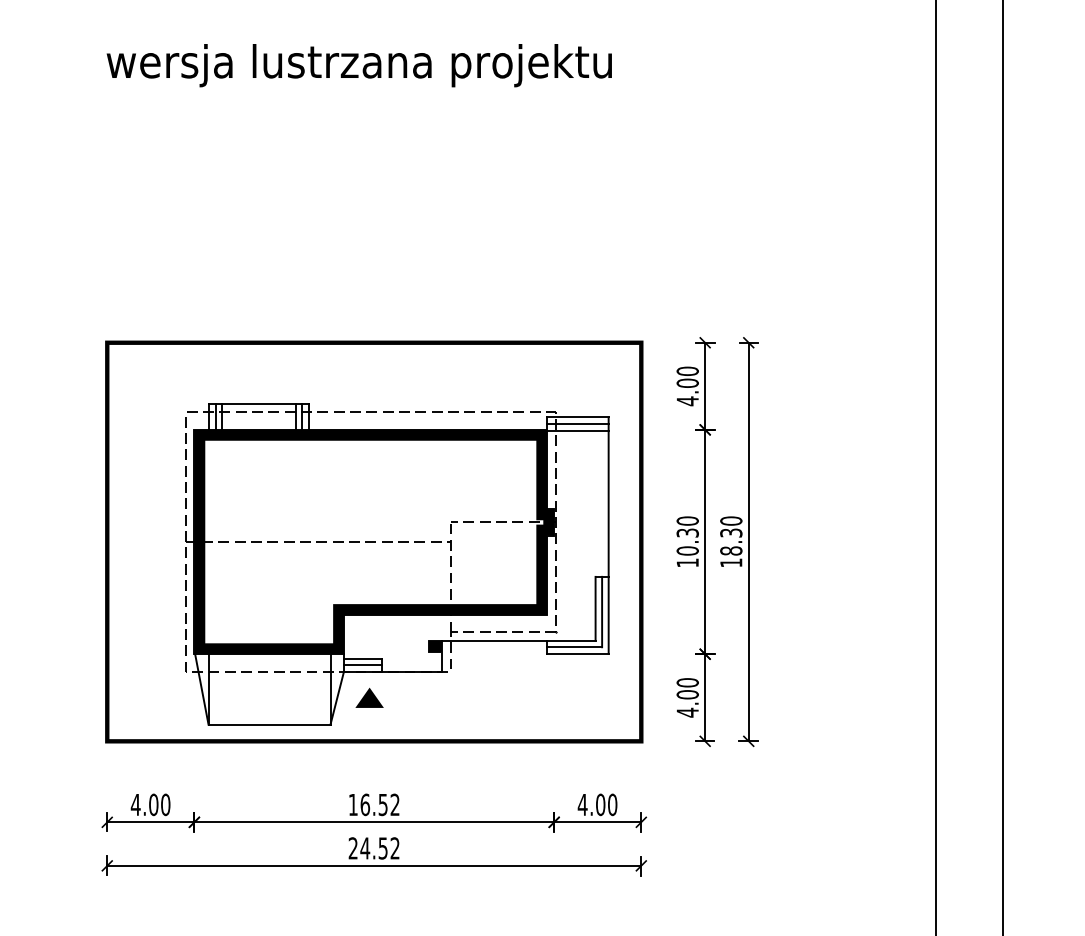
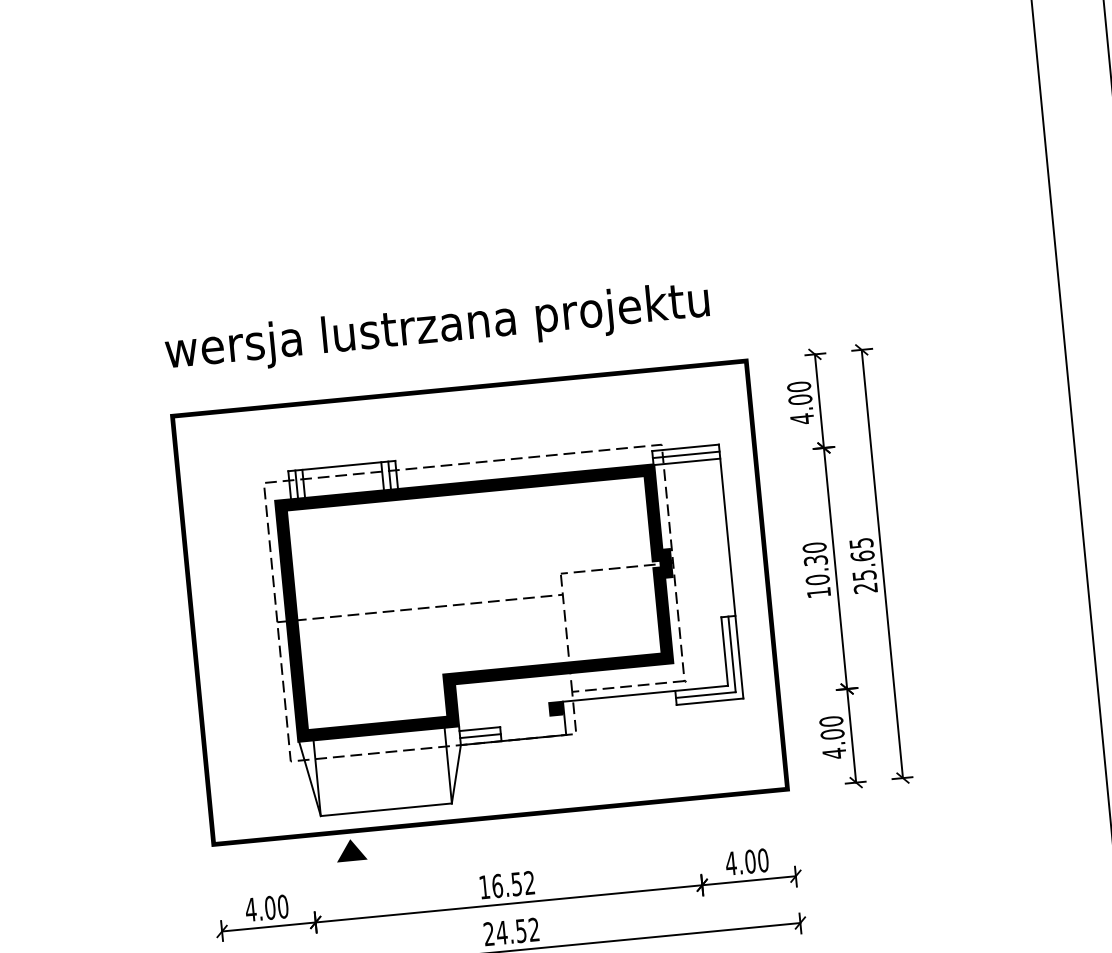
text: (358, 65) -> (436, 328), moved
text: (731, 541) -> (863, 565), 18.30 -> 25.65
part: (369, 697) -> (351, 849), moved

